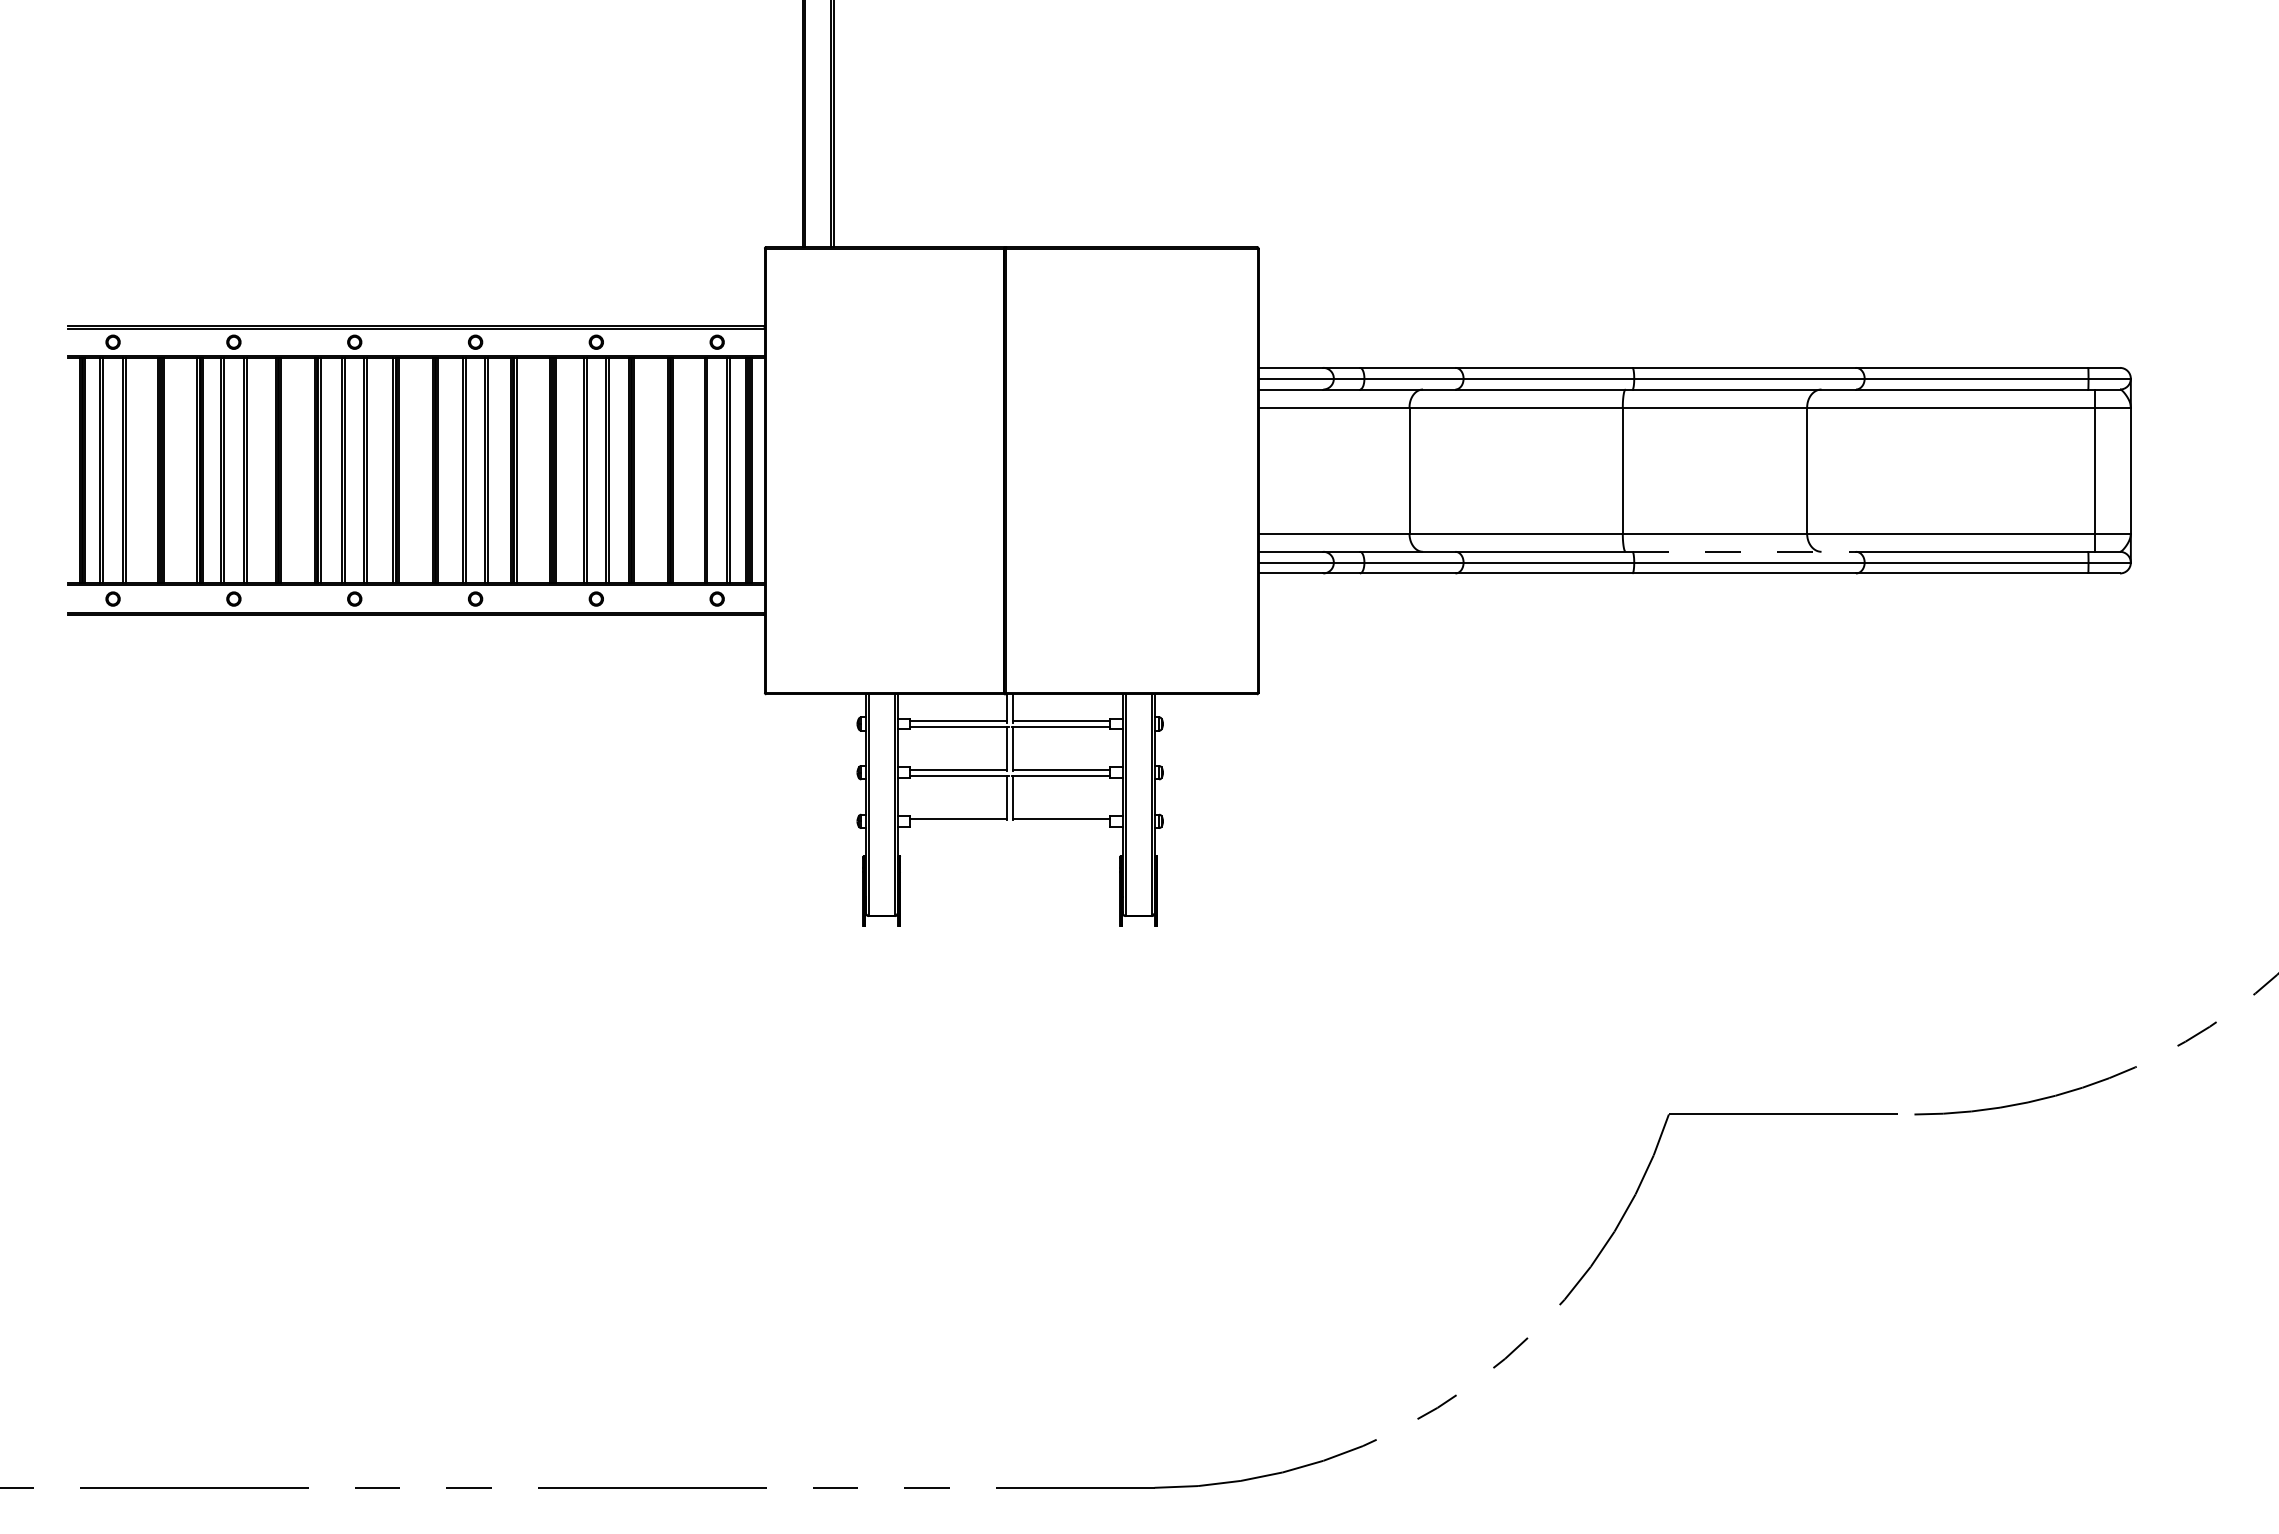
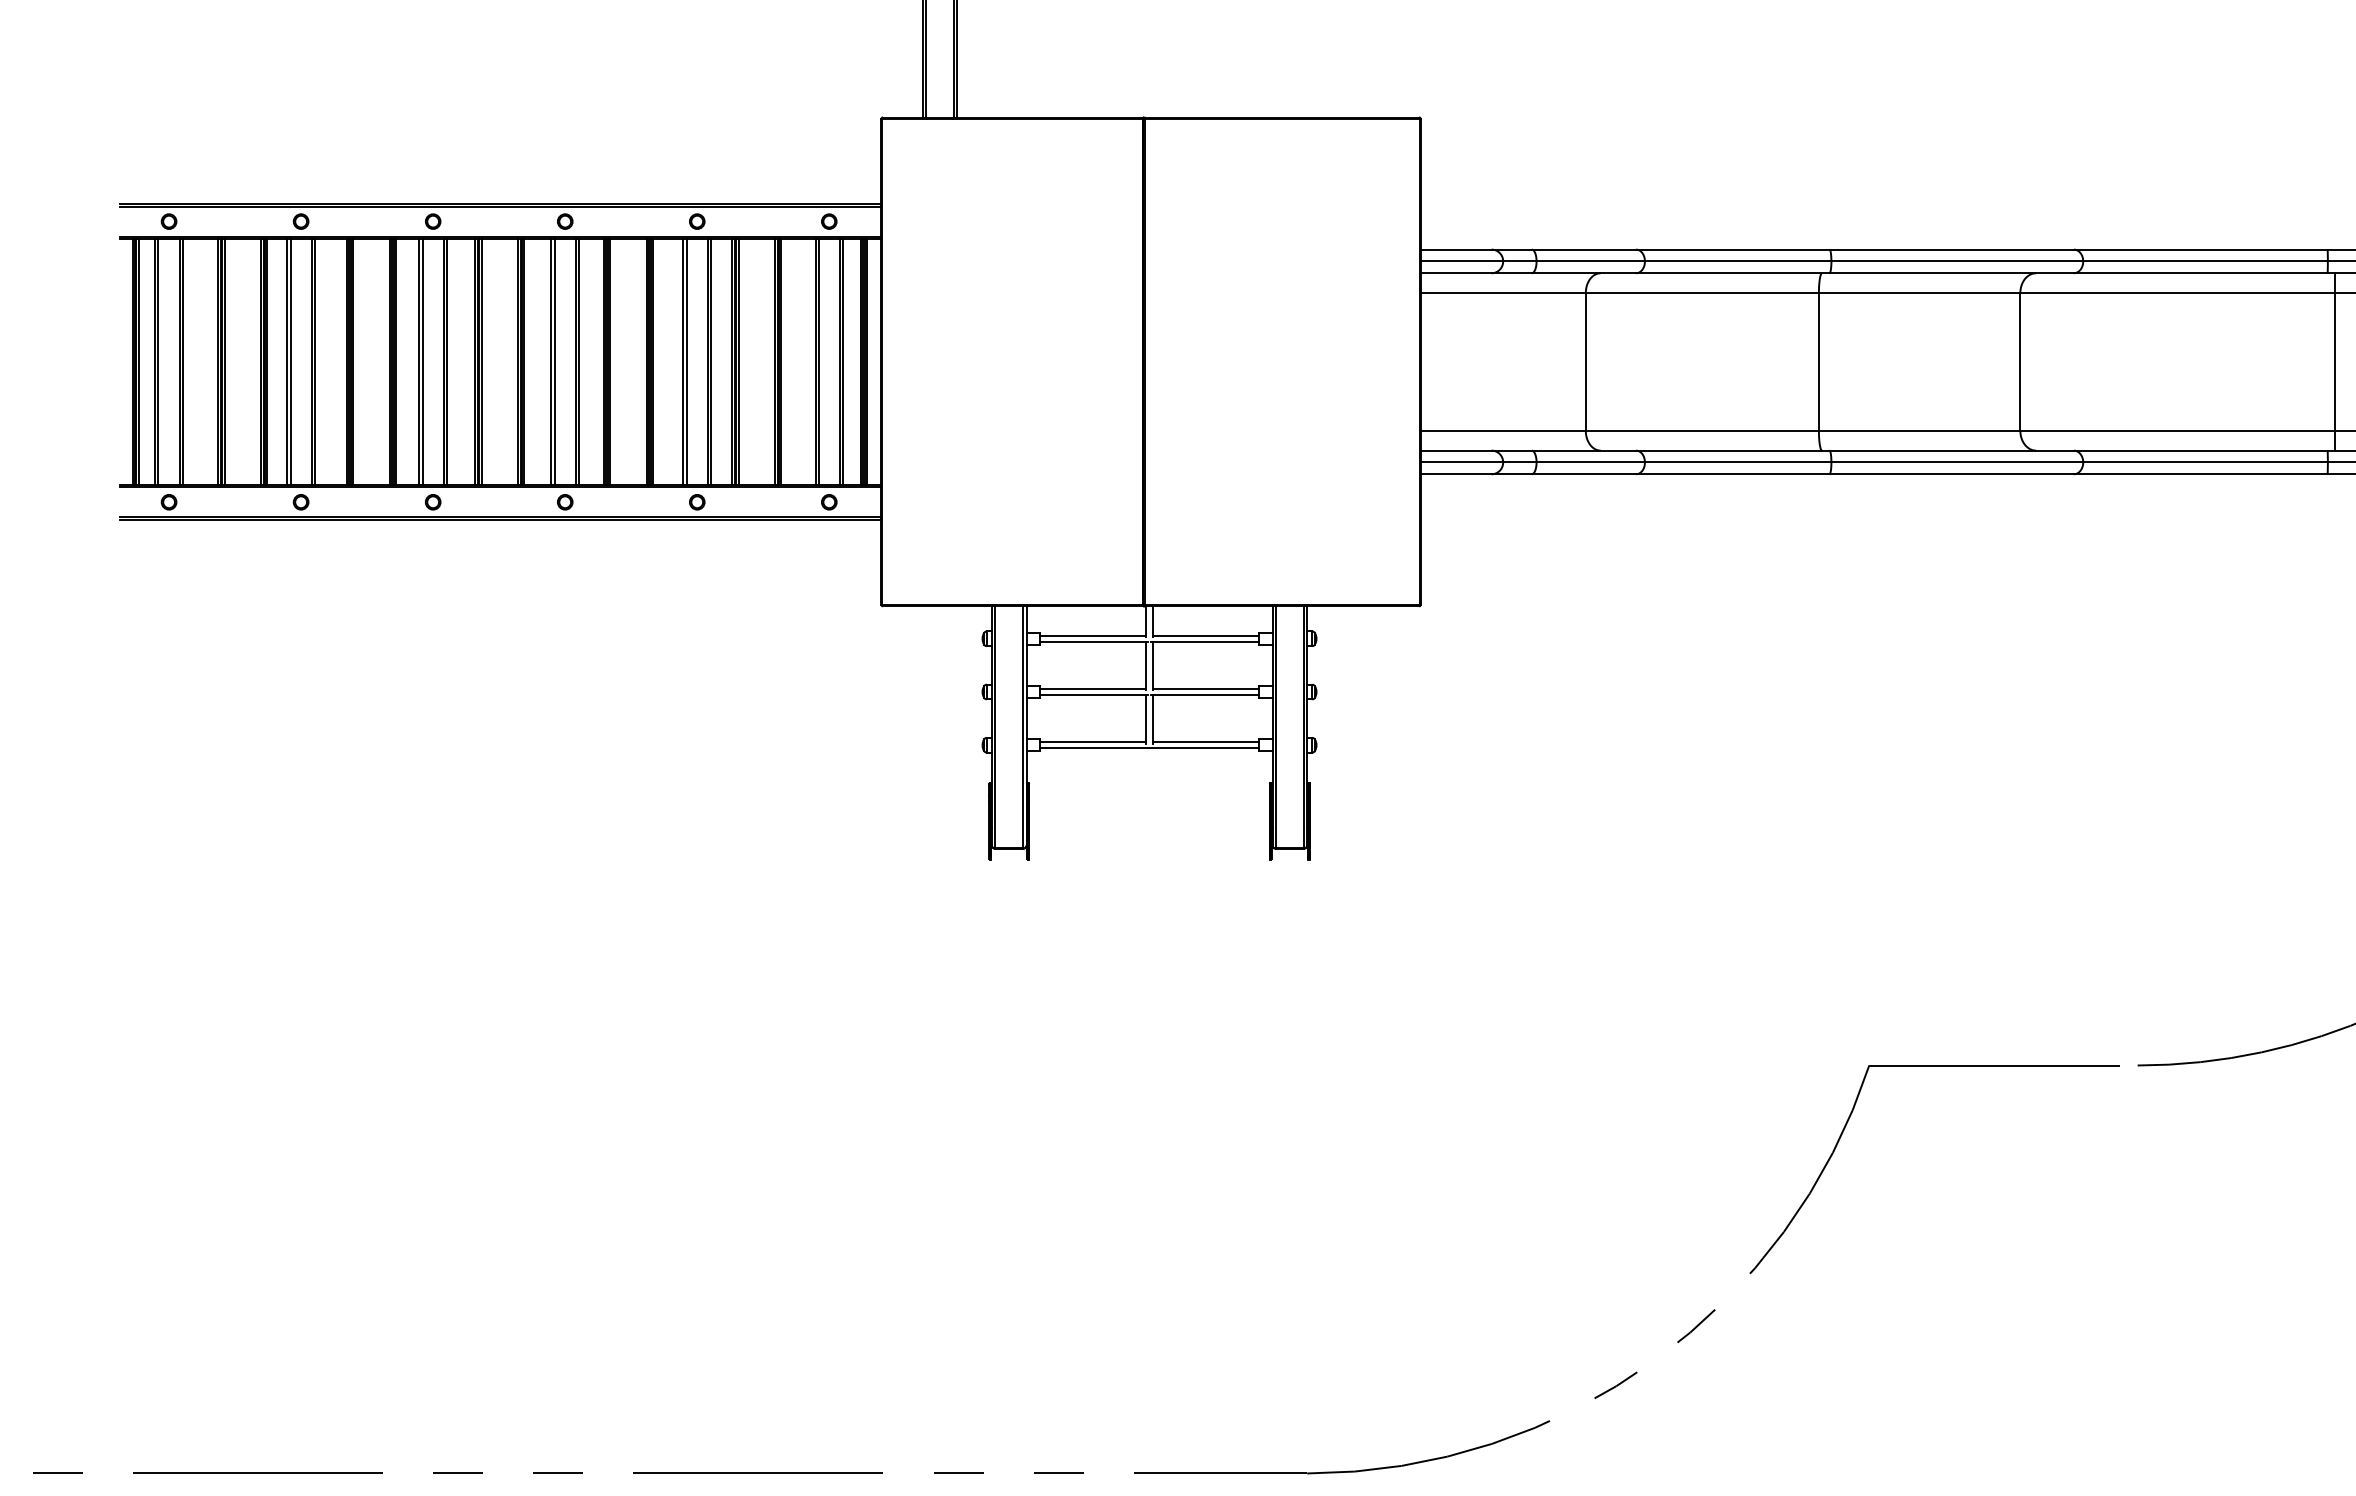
line: (1744, 551) -> (1951, 450), dashed -> solid
line: (1010, 824) -> (1149, 748), added

